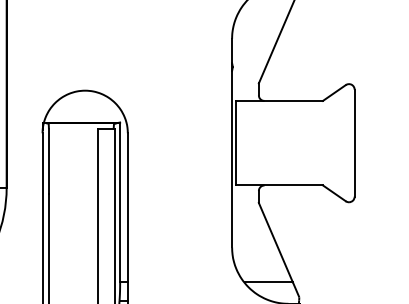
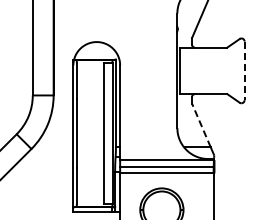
line: (354, 144) -> (244, 71), solid -> dashed
line: (276, 242) -> (201, 125), solid -> dashed

